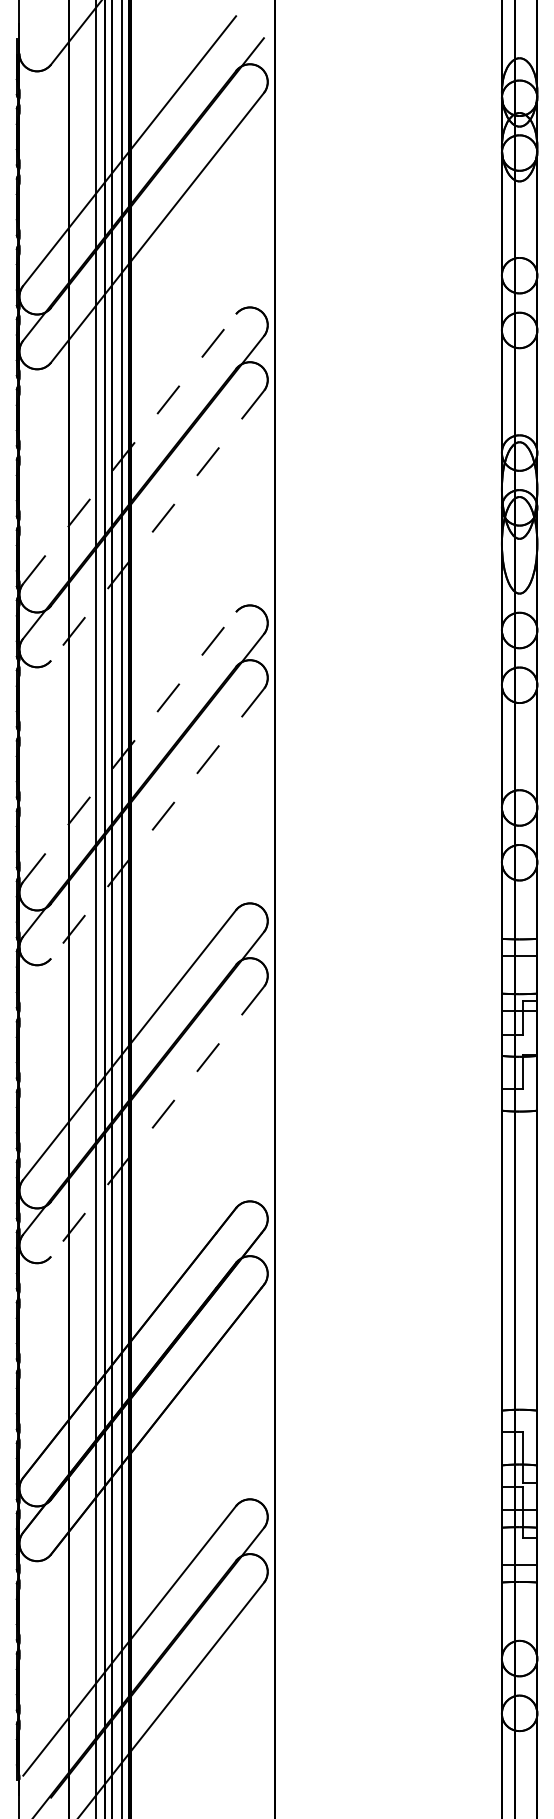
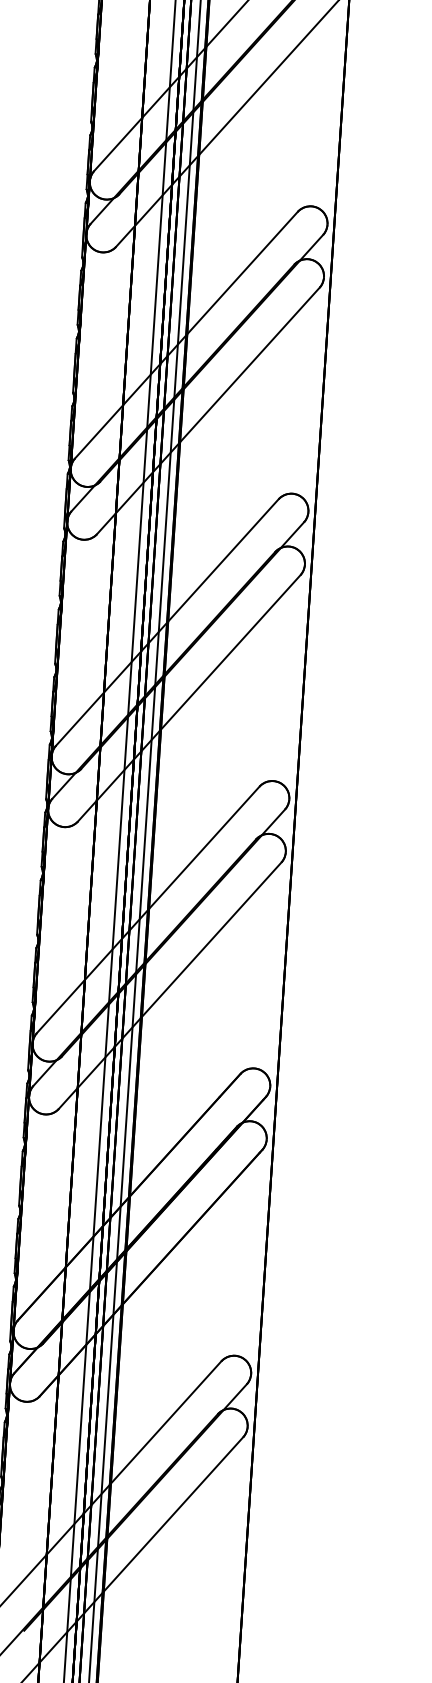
line: (129, 449) -> (186, 335), dashed -> solid
line: (157, 525) -> (208, 410), dashed -> solid
line: (129, 746) -> (167, 622), dashed -> solid
line: (157, 823) -> (189, 698), dashed -> solid
line: (157, 1121) -> (170, 985), dashed -> solid

